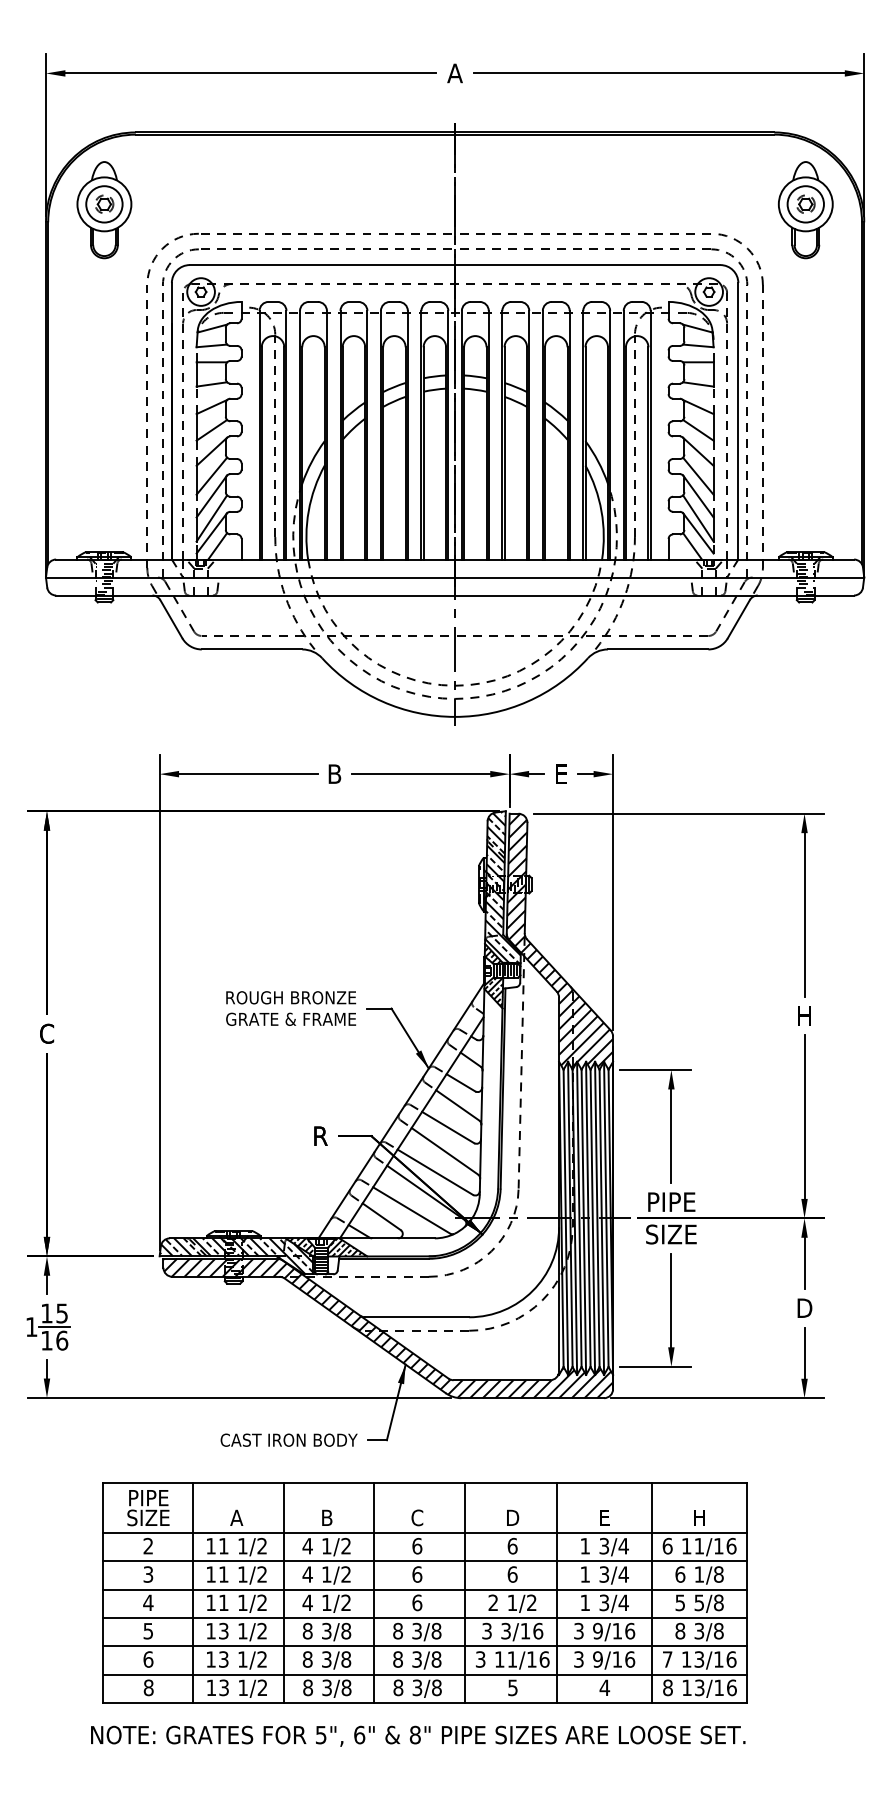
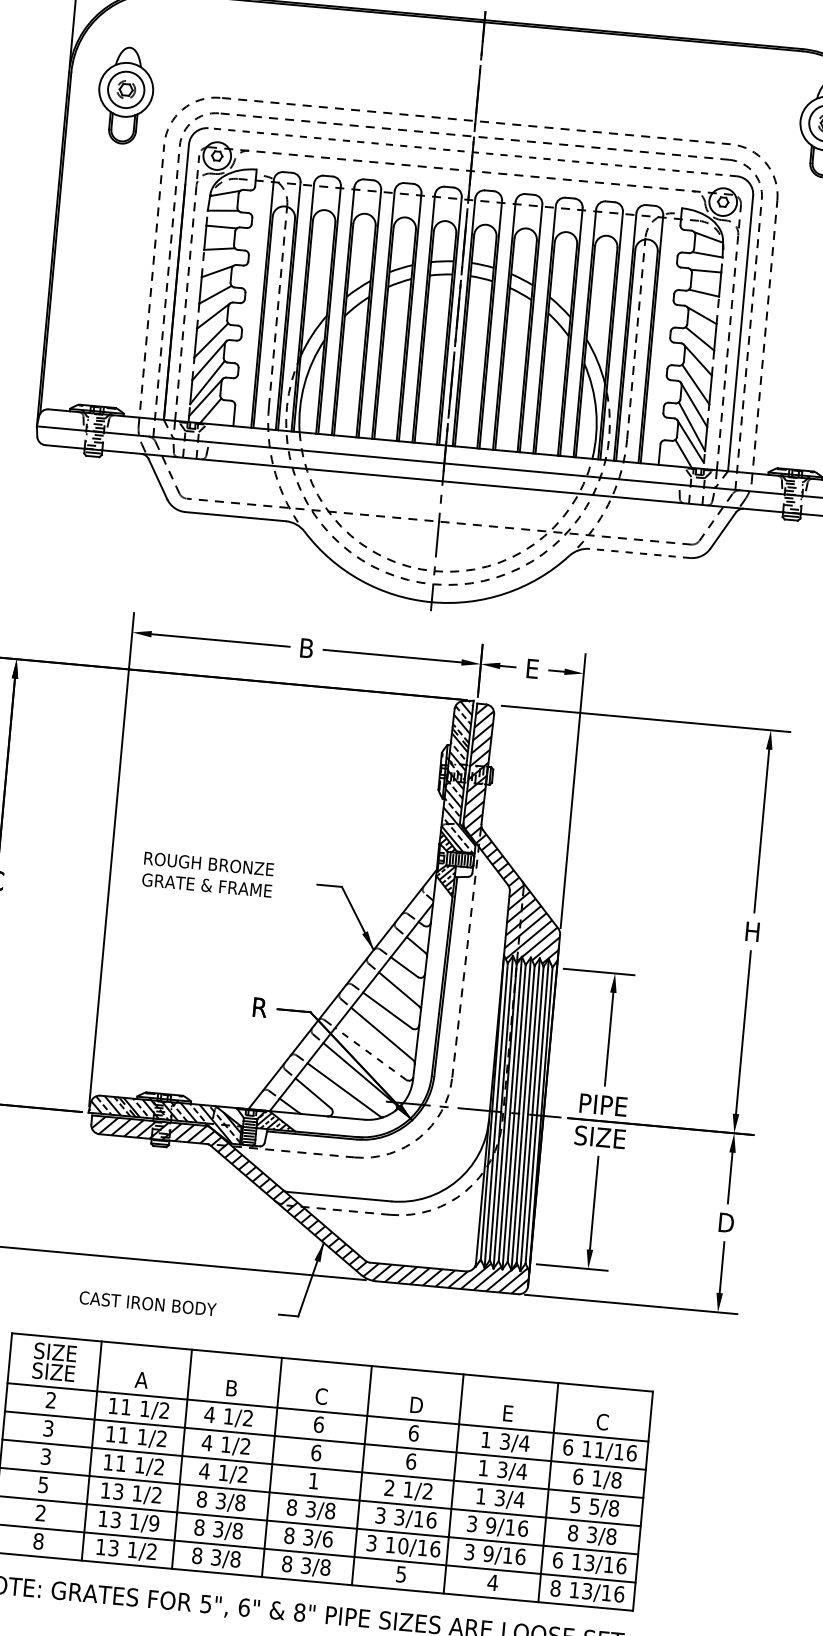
part: (104, 210) -> (125, 96), moved
line: (454, 265) -> (472, 152), solid -> dashed
line: (657, 649) -> (639, 553), solid -> dashed
text: (291, 1008) -> (208, 874), moved
line: (435, 1172) -> (370, 1054), solid -> dashed
hatch: (302, 1247) -> (231, 1116), removed
text: (288, 1439) -> (147, 1302), moved
text: (148, 1497) -> (55, 1351), PIPE -> SIZE
text: (699, 1517) -> (602, 1421), H -> C
text: (148, 1602) -> (46, 1456), 4 -> 3
text: (417, 1602) -> (314, 1480), 6 -> 1
text: (148, 1659) -> (40, 1513), 6 -> 2
text: (262, 1659) -> (154, 1523), 1/2 -> 1/9
text: (436, 1659) -> (327, 1539), 3/8 -> 3/6
text: (512, 1659) -> (403, 1546), 11/16 -> 10/16
text: (667, 1659) -> (557, 1560), 7 -> 6

